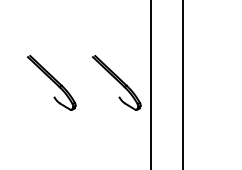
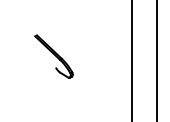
part: (116, 82) -> (104, 56), removed

